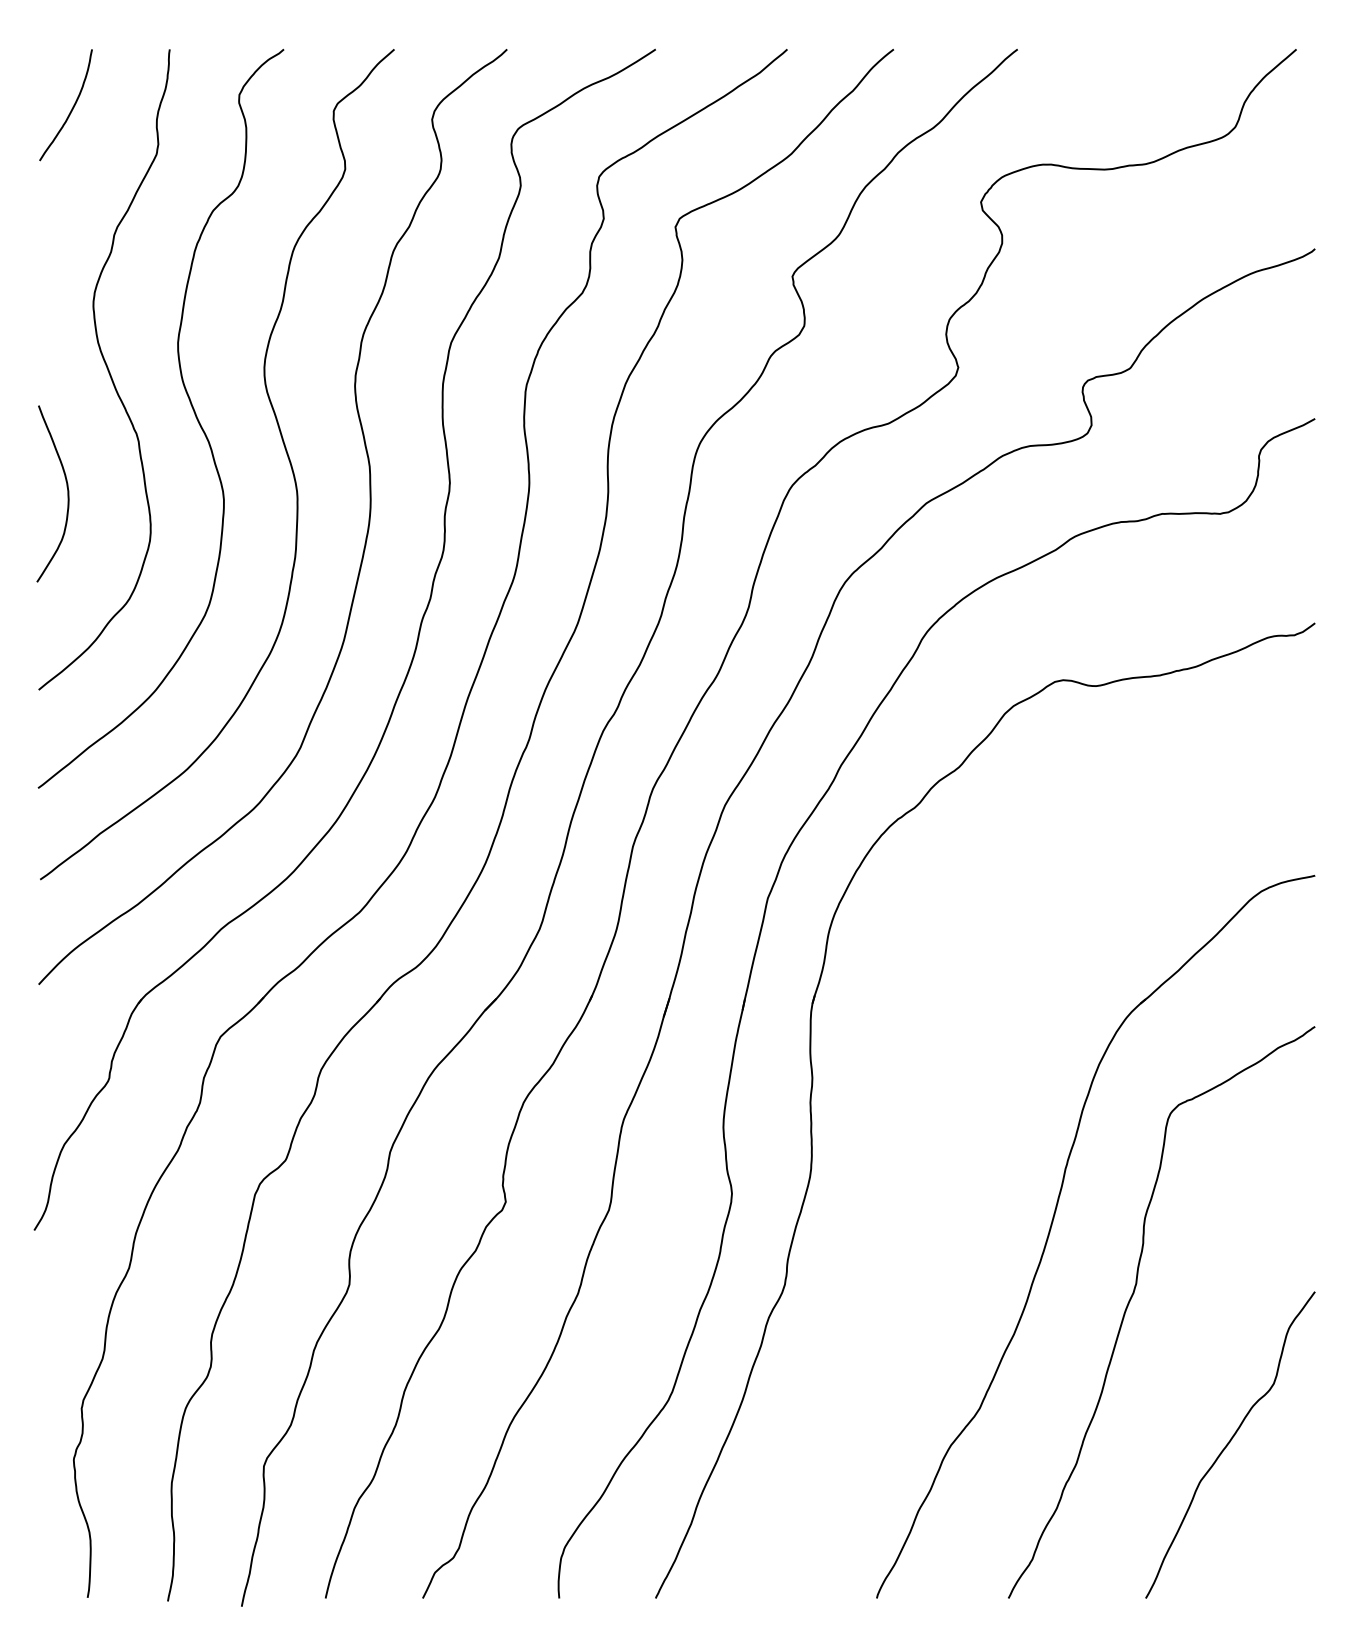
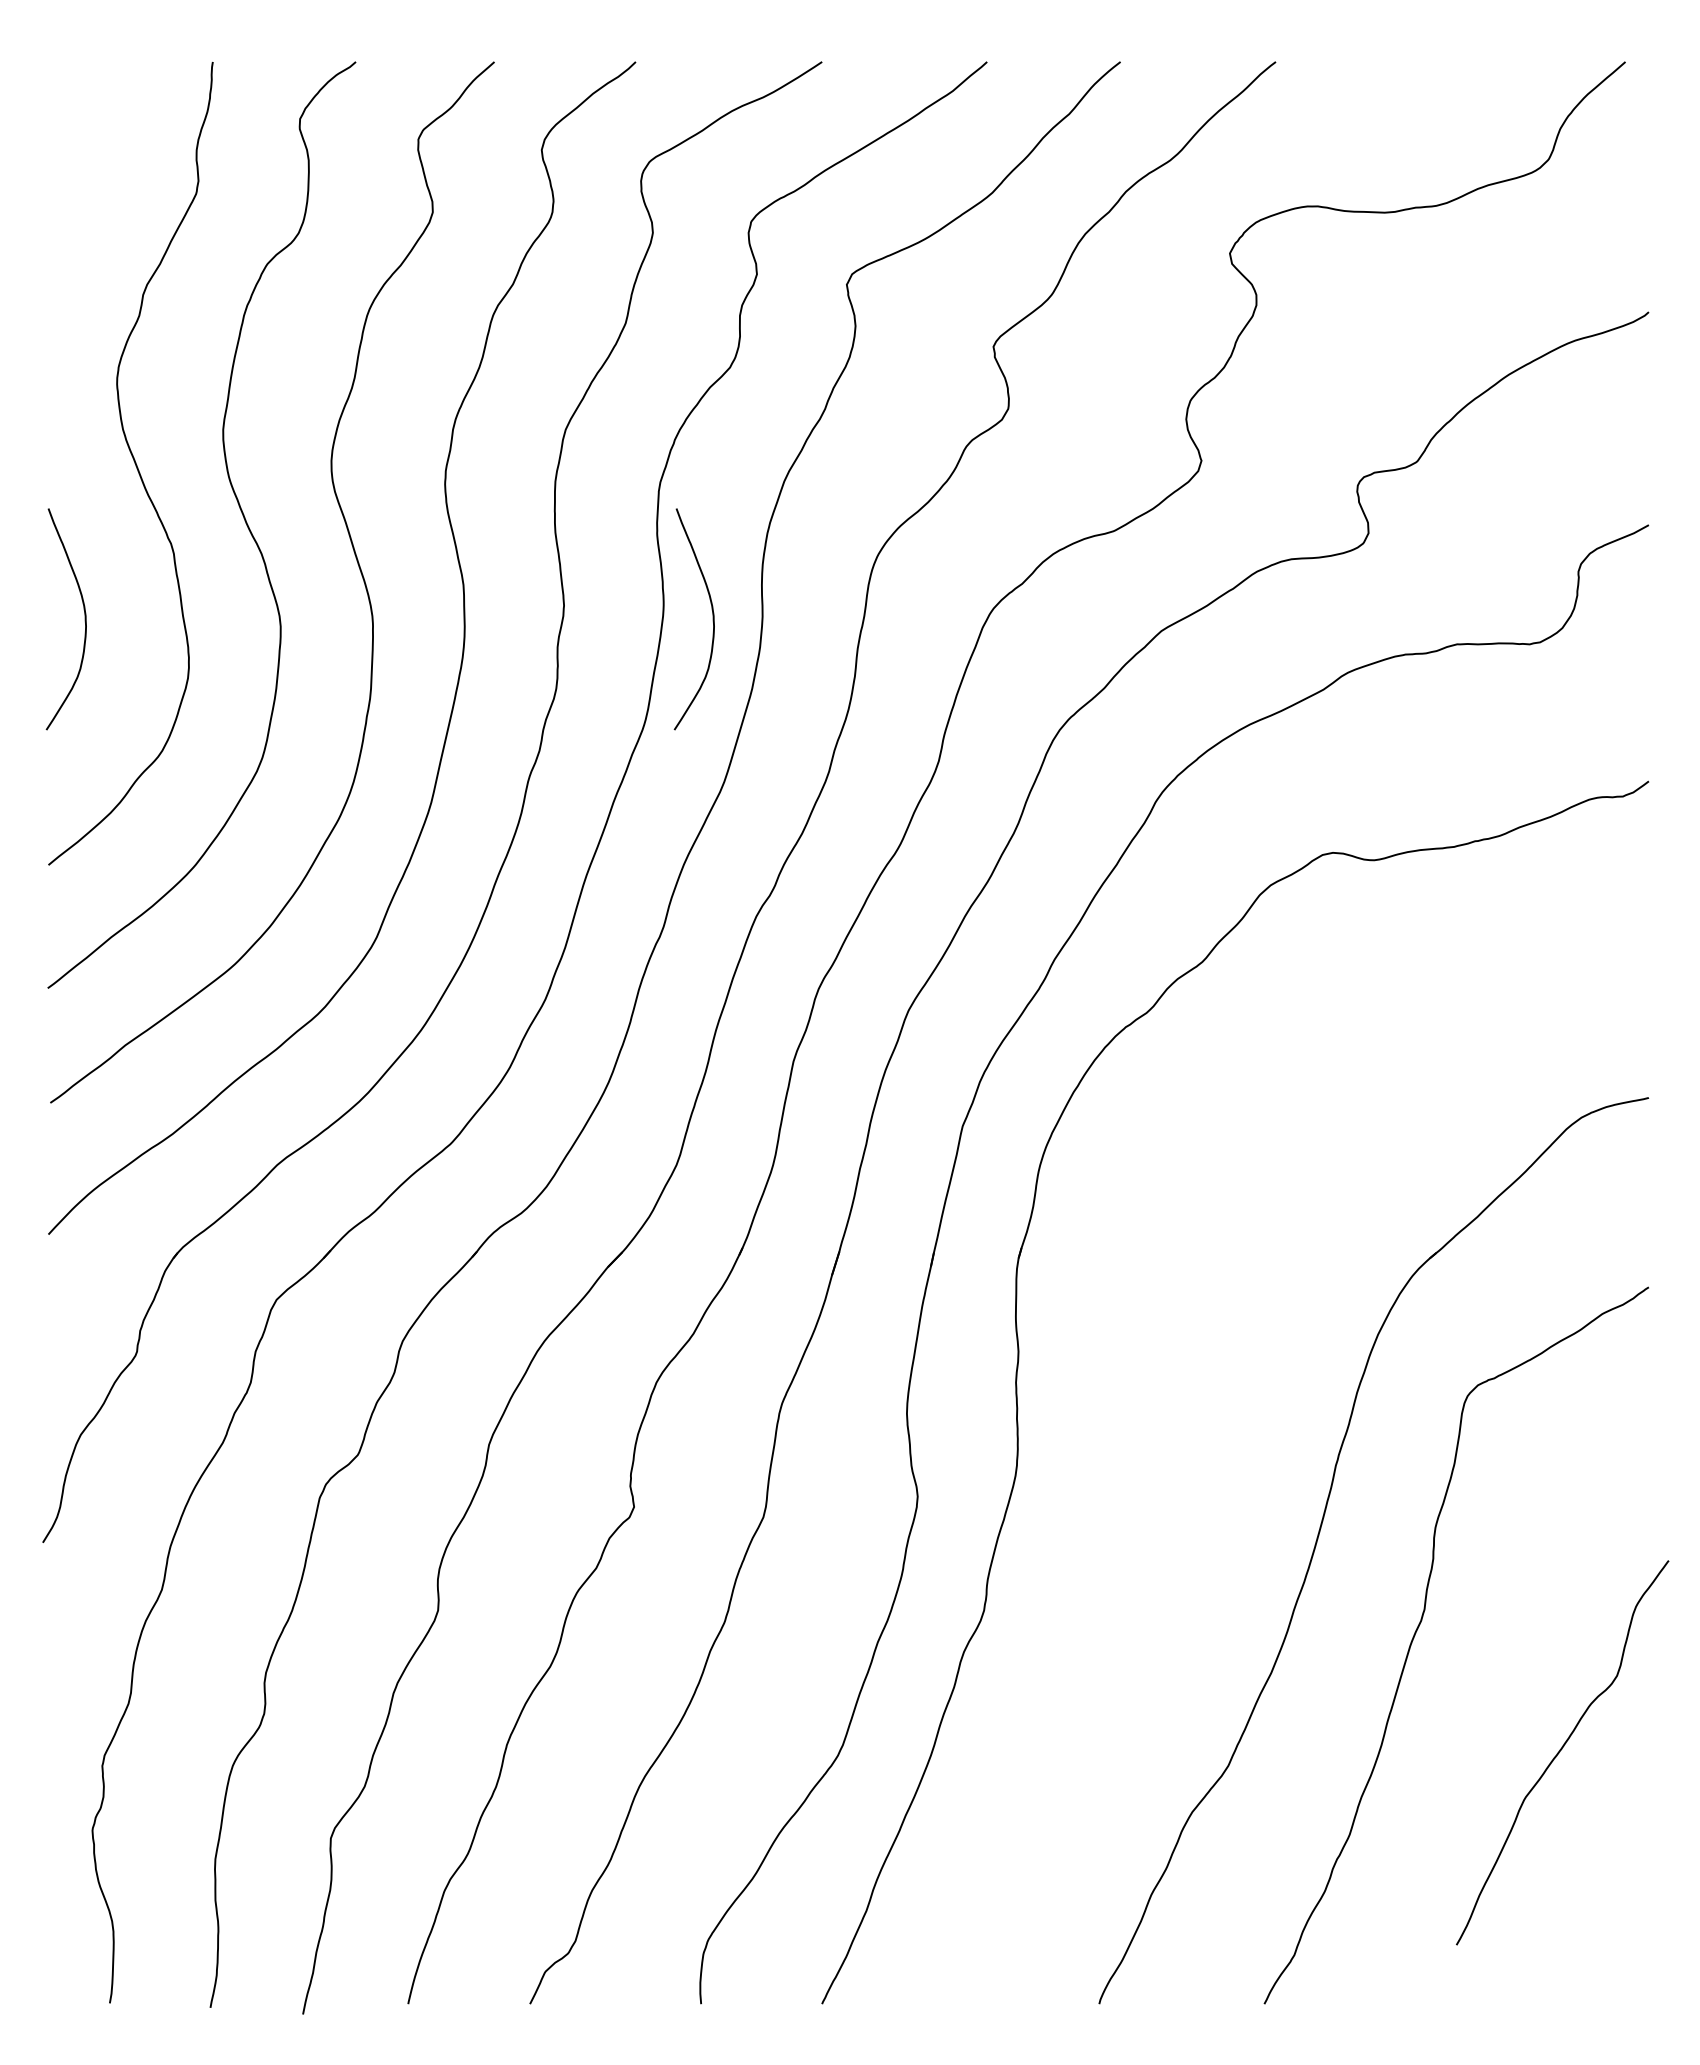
curve: (72, 108) -> (90, 135), removed
curve: (568, 494) -> (712, 619), added
curve: (1229, 1443) -> (1561, 1750), moved

